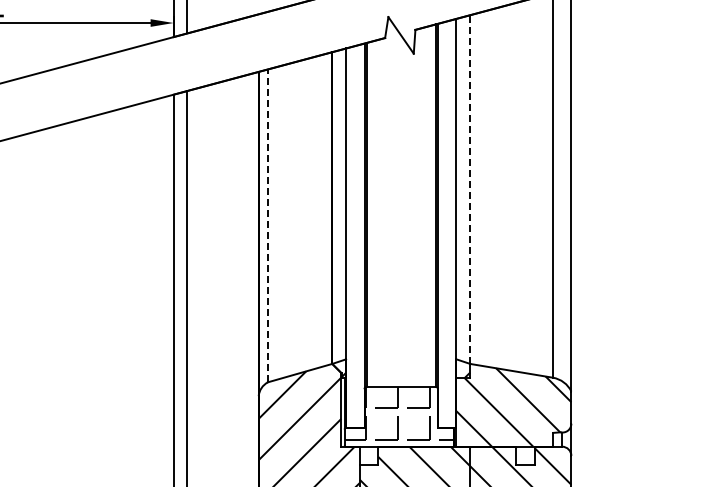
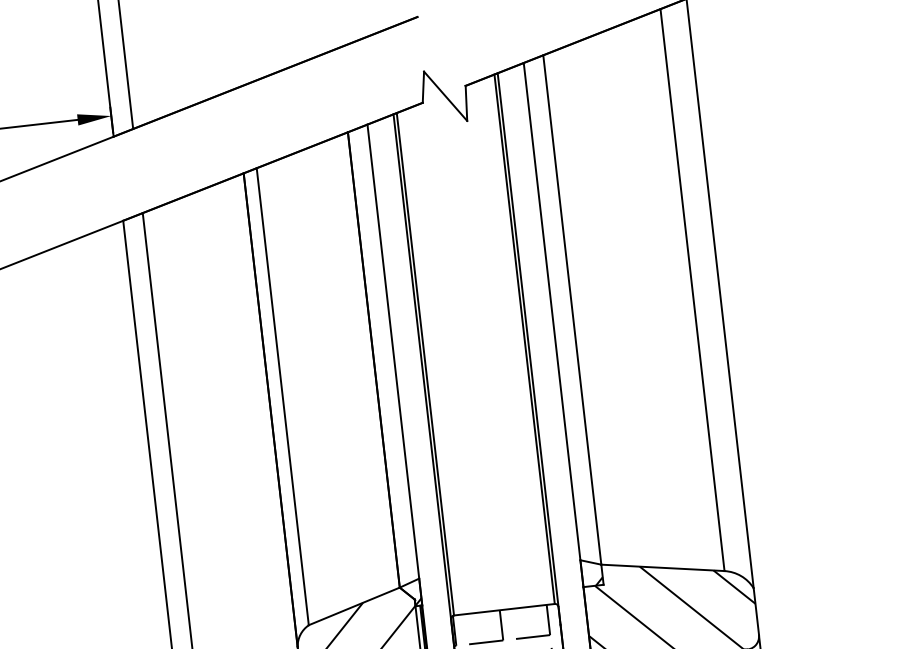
line: (470, 189) -> (572, 309), dashed -> solid
line: (267, 225) -> (282, 396), dashed -> solid

